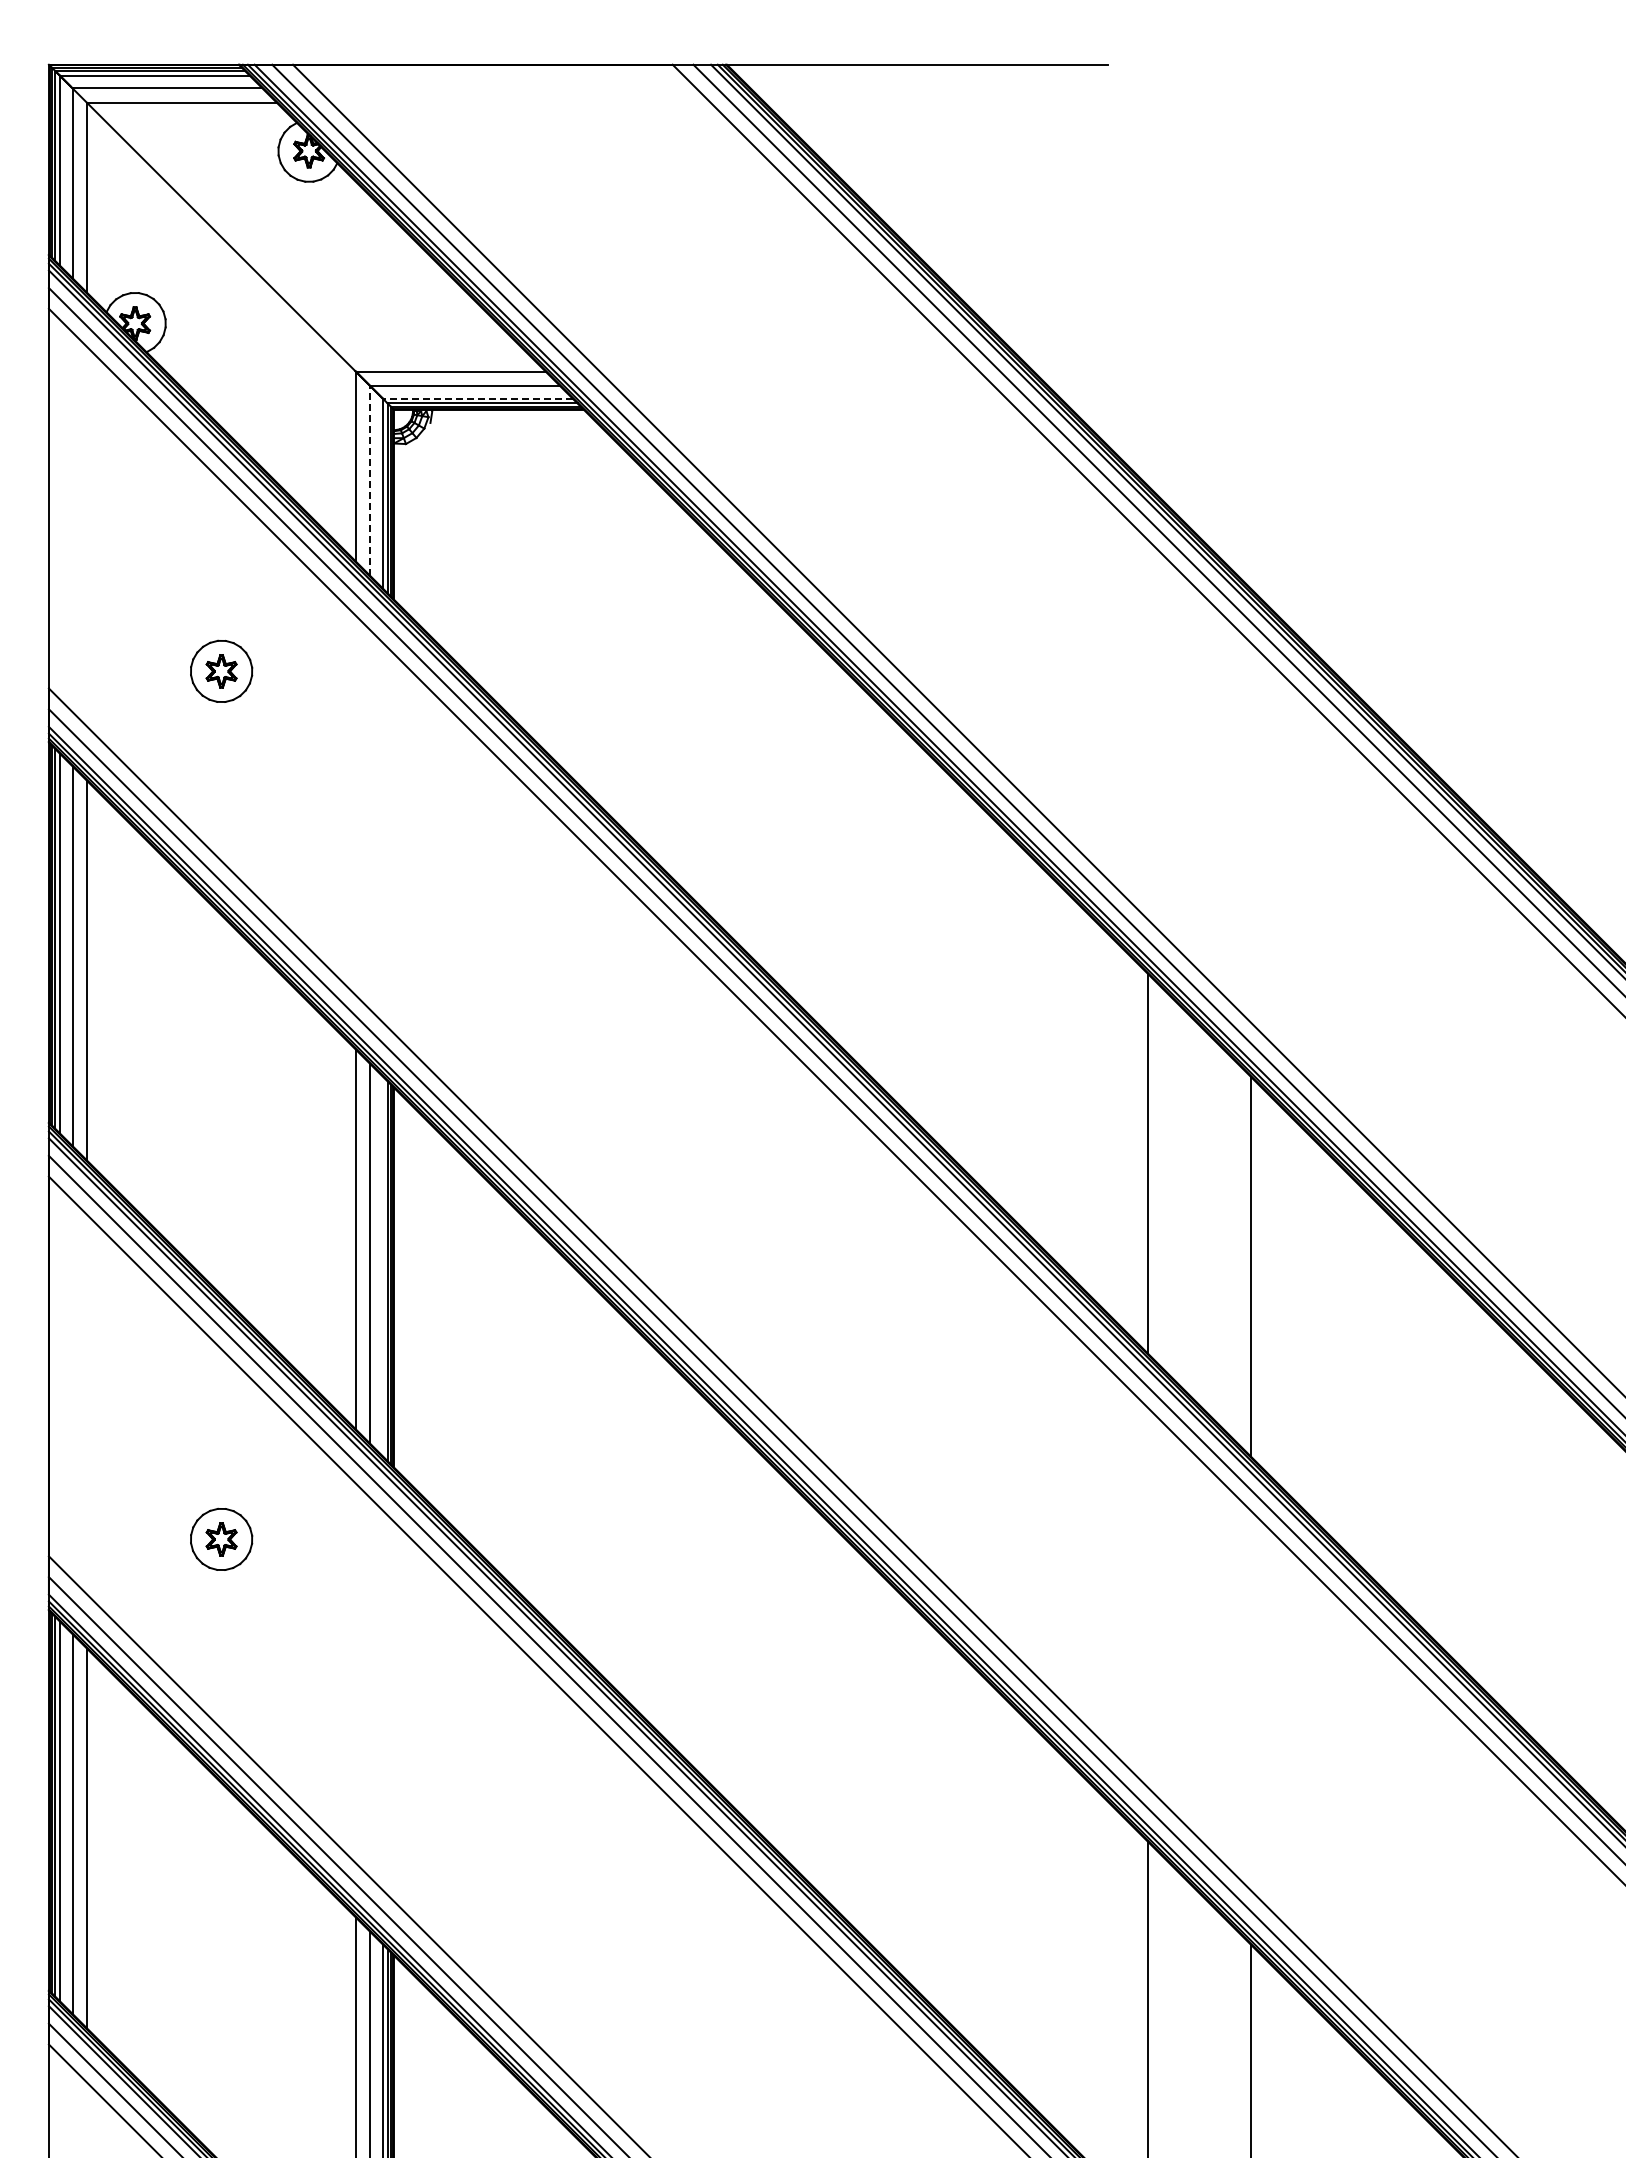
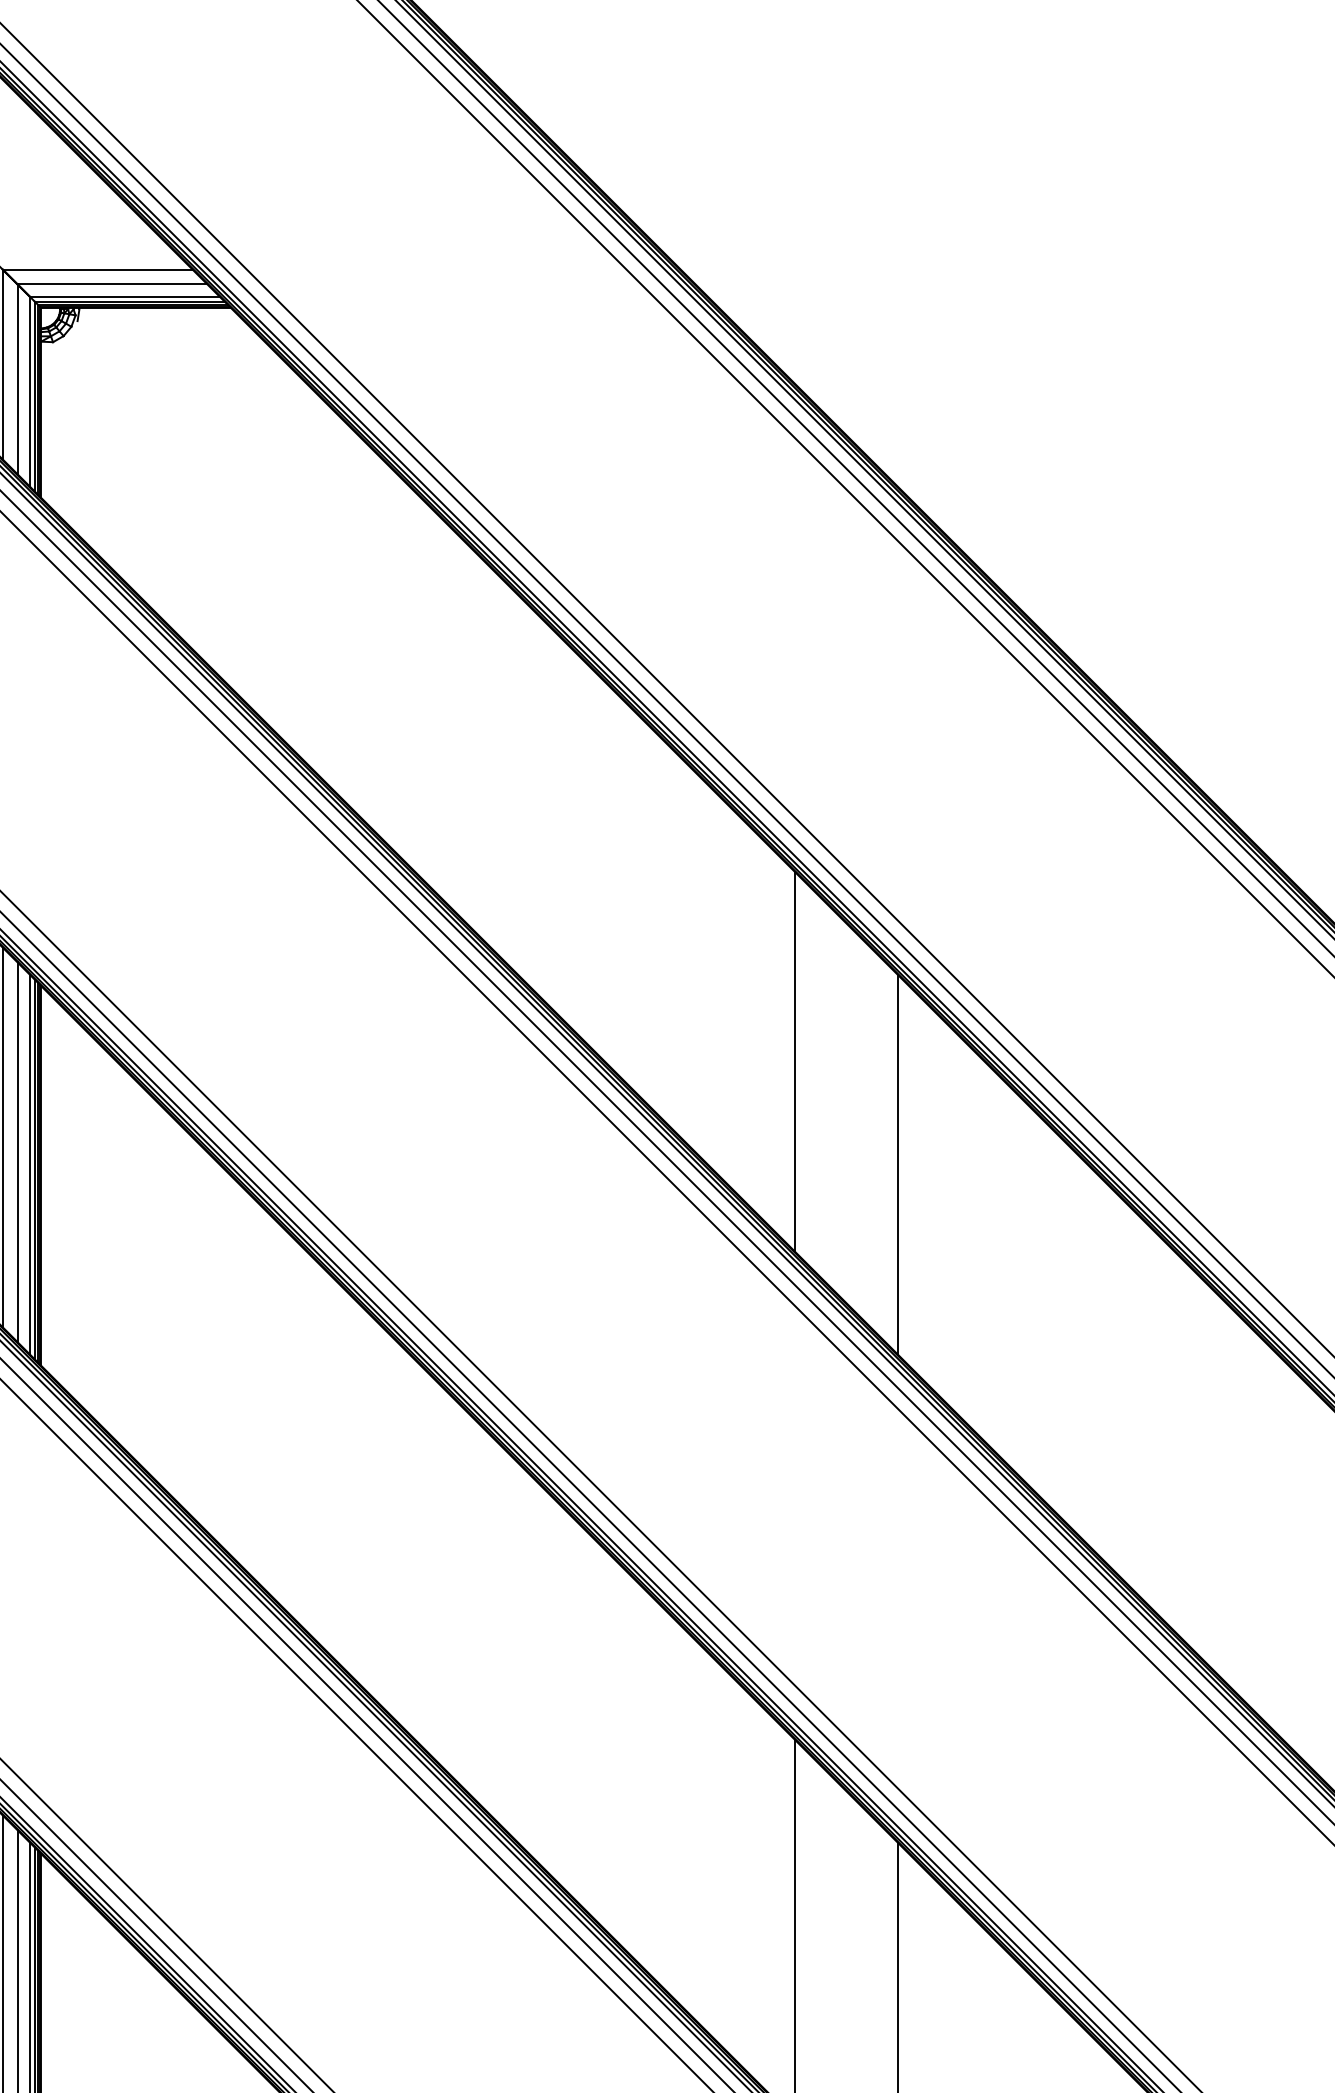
line: (477, 398) -> (124, 296), dashed -> solid
line: (370, 481) -> (17, 379), dashed -> solid
line: (382, 1266) -> (29, 1164), added

